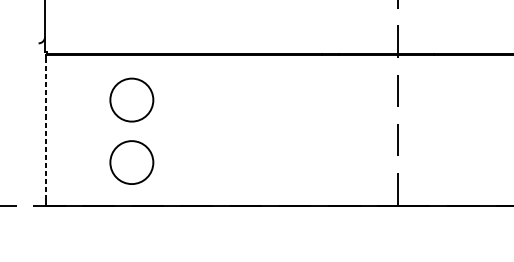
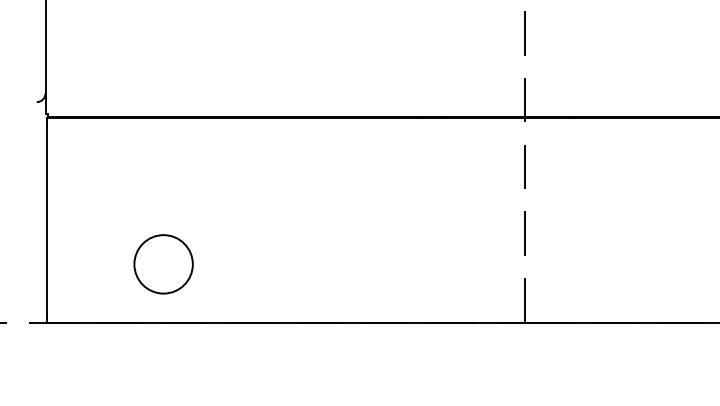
circle: (131, 100) -> (163, 179), removed
line: (45, 130) -> (46, 220), dashed -> solid

